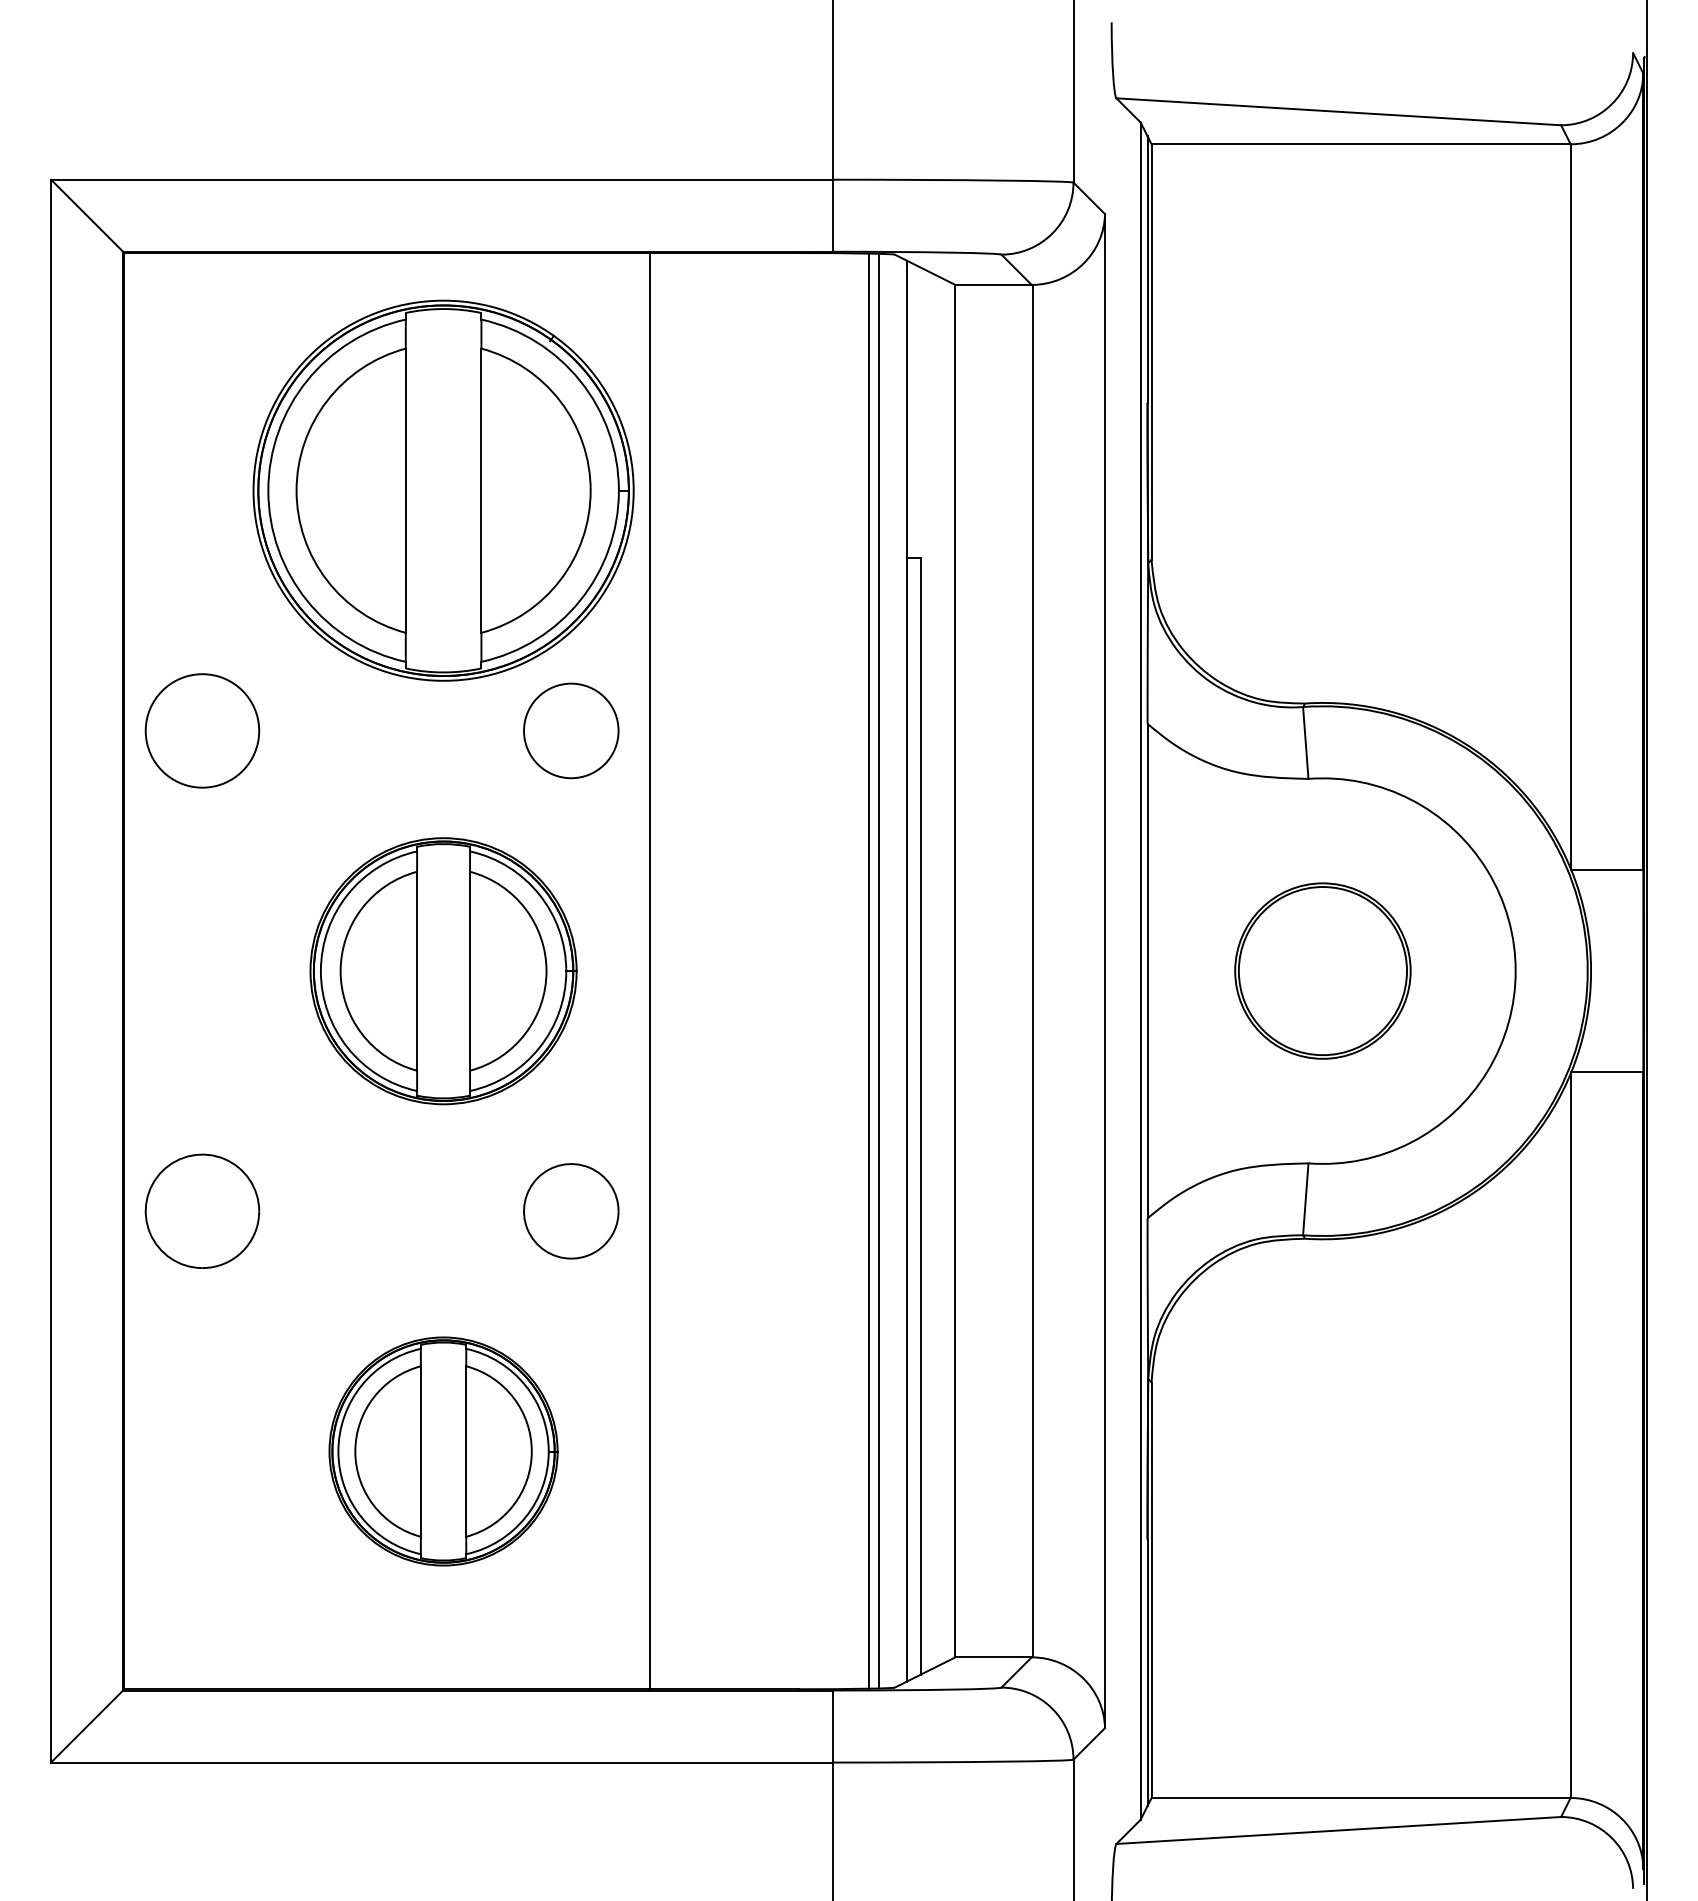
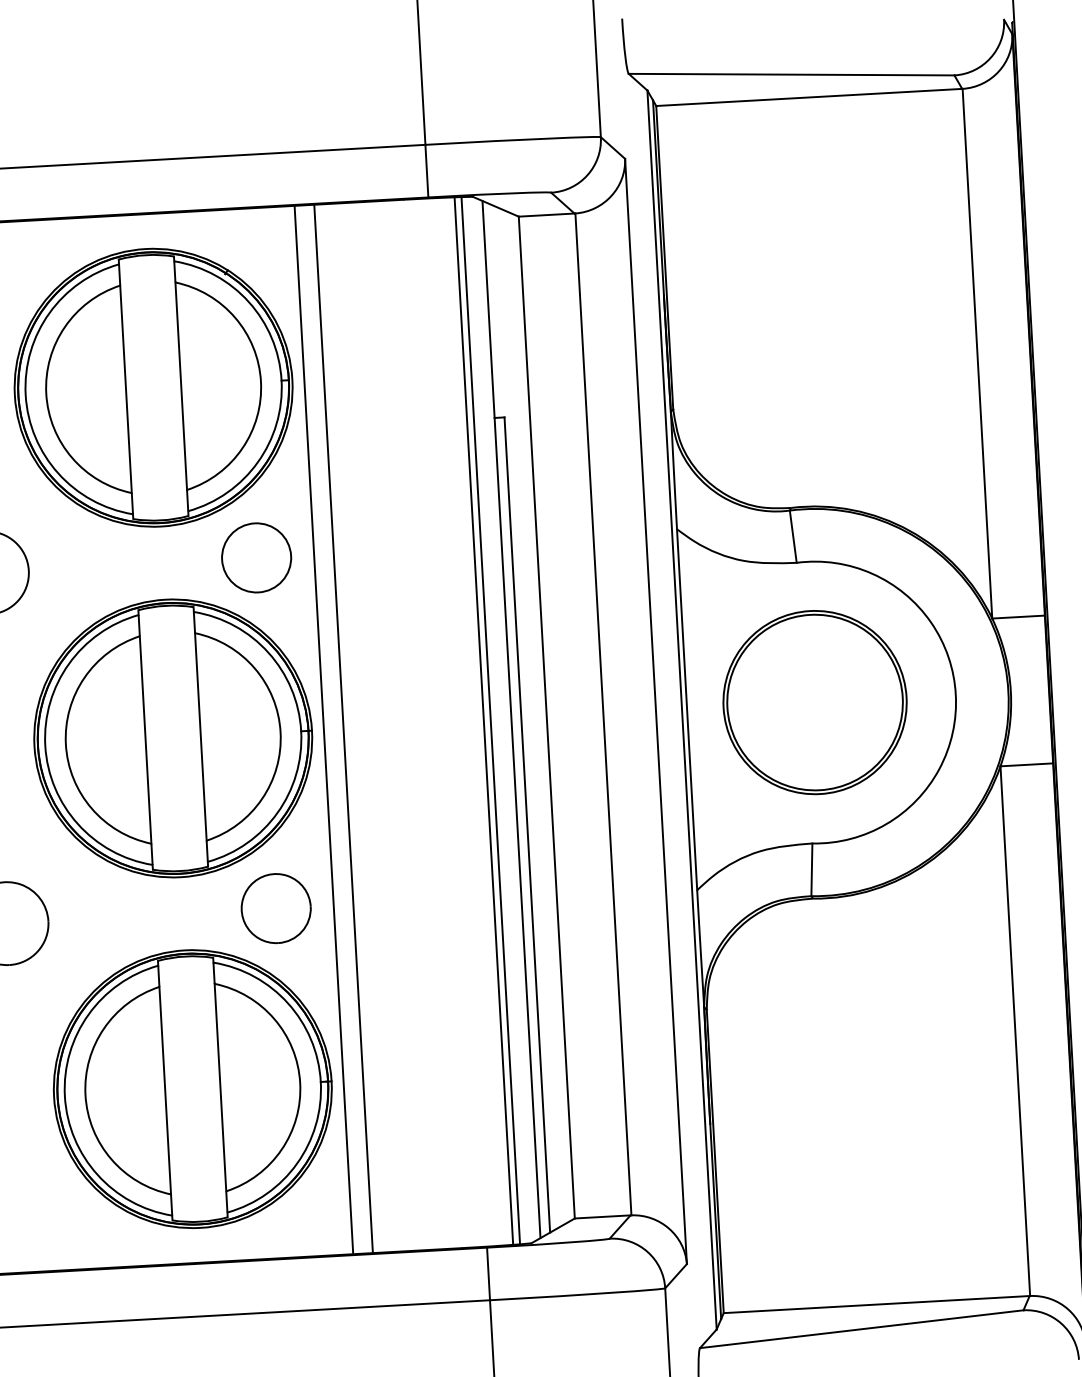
part: (1322, 970) -> (814, 702), size x1.43
part: (443, 971) -> (173, 738), size x1.43
line: (676, 971) -> (343, 729), added
part: (443, 1451) -> (192, 1089), size x1.67

